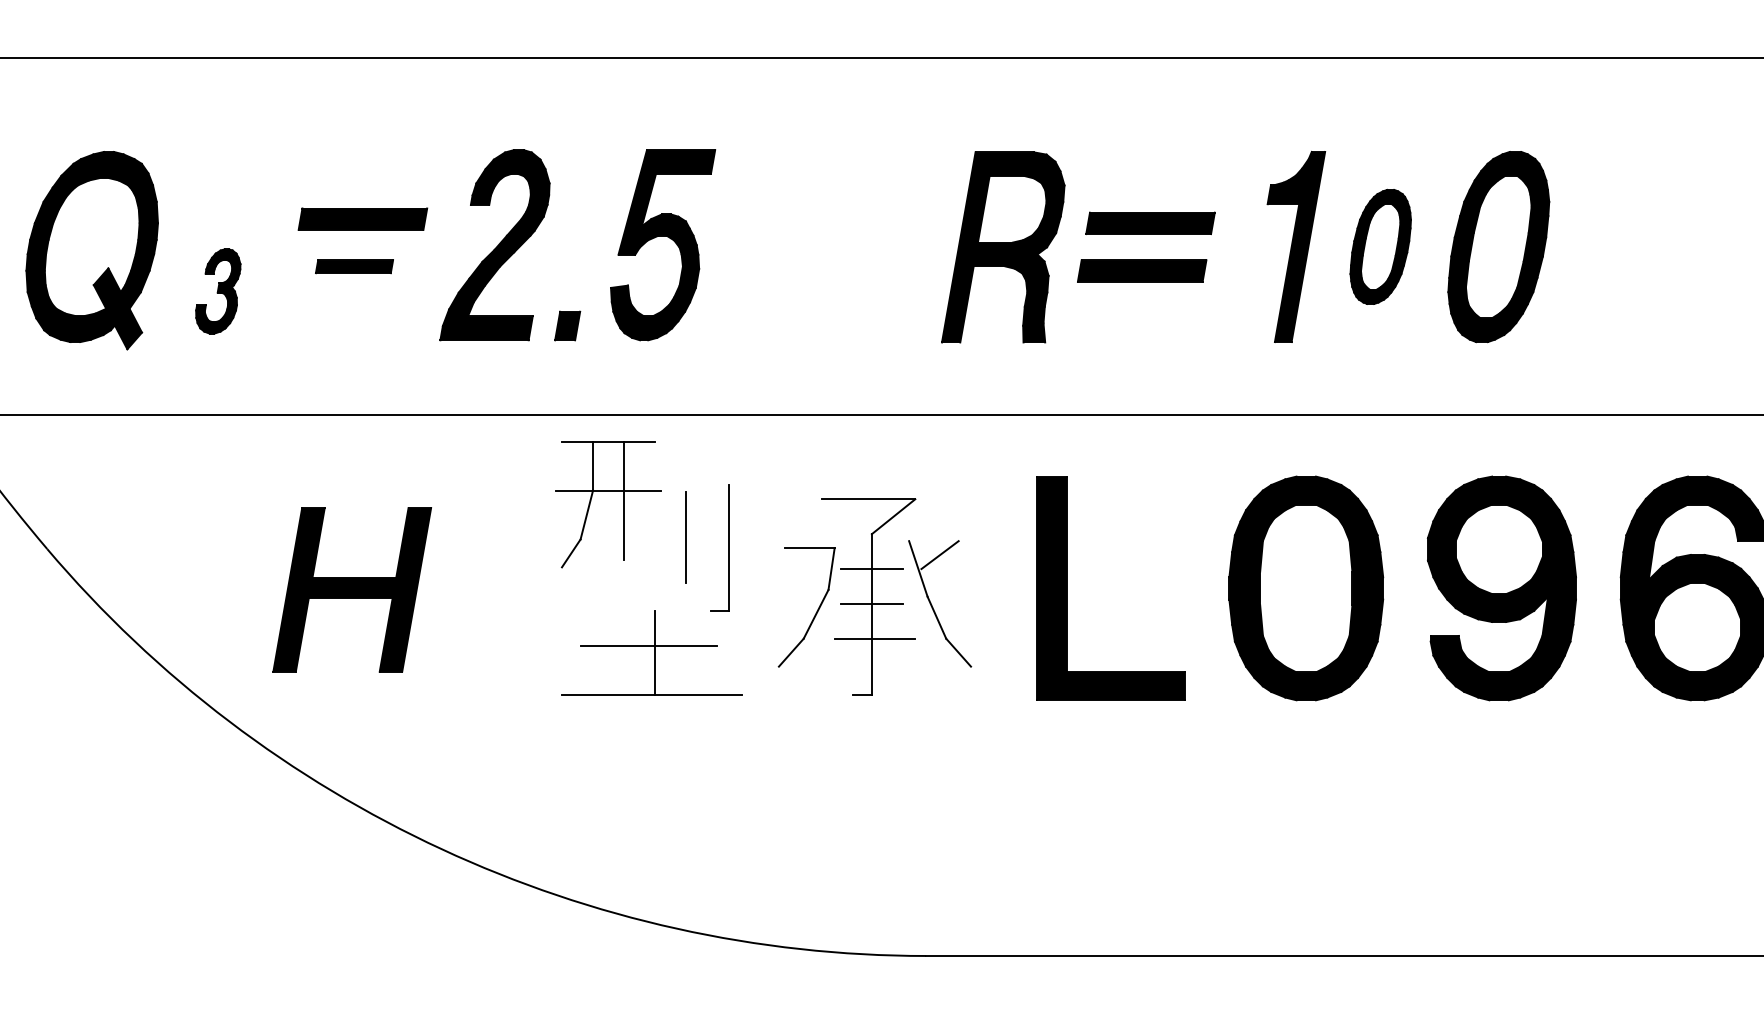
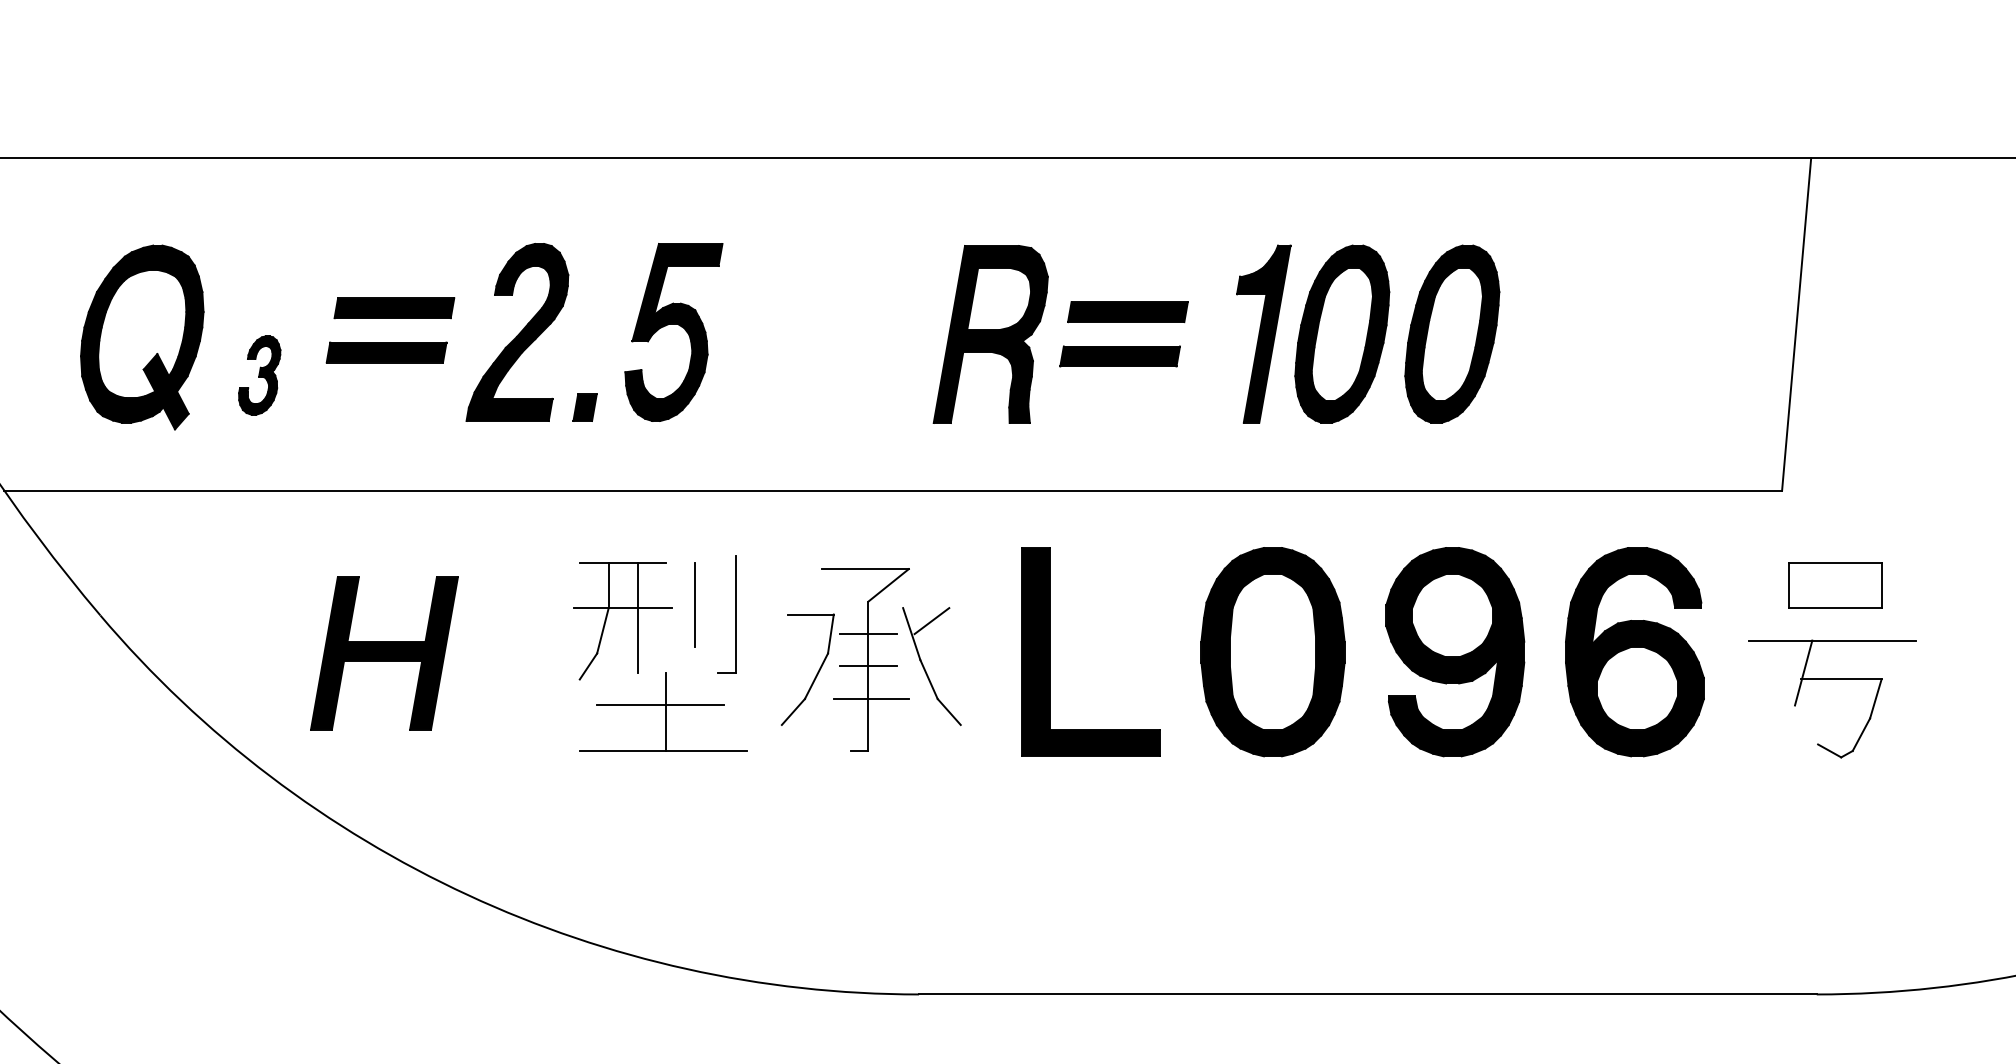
part: (1380, 246) -> (1342, 333), size x1.67
part: (354, 266) -> (386, 352), size x1.67
part: (607, 491) -> (622, 608), moved

